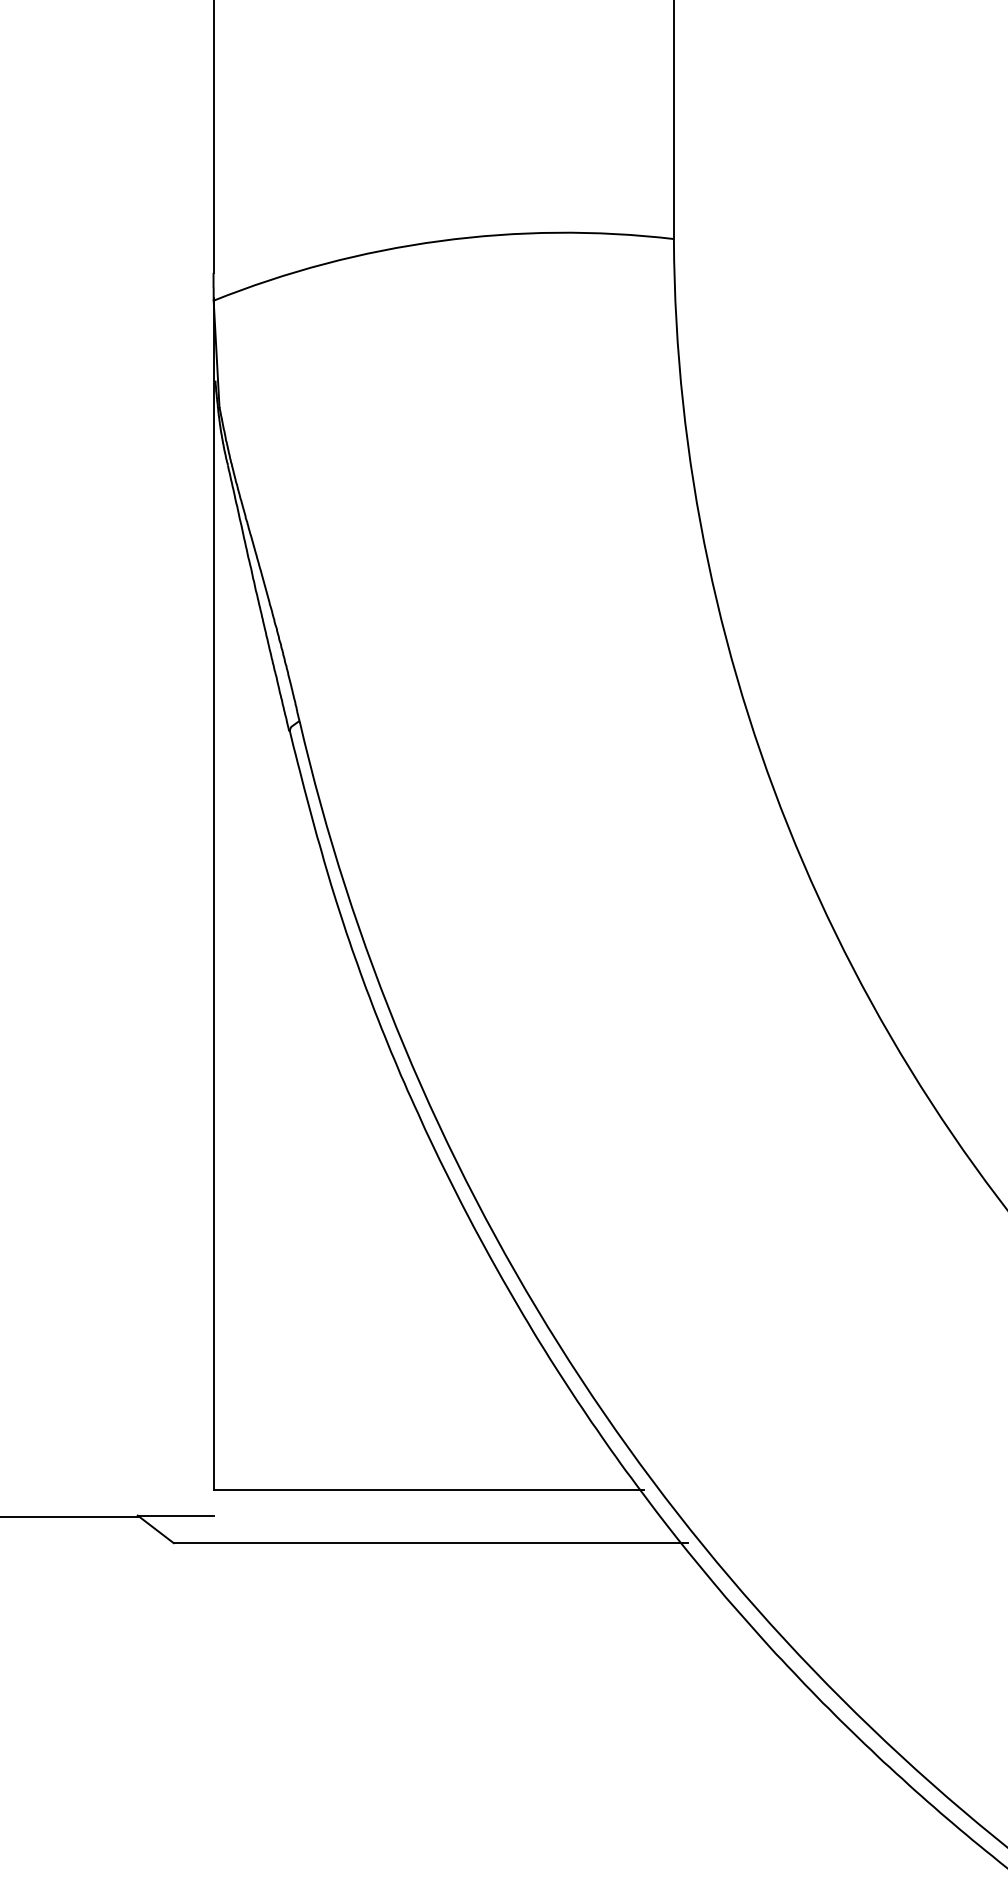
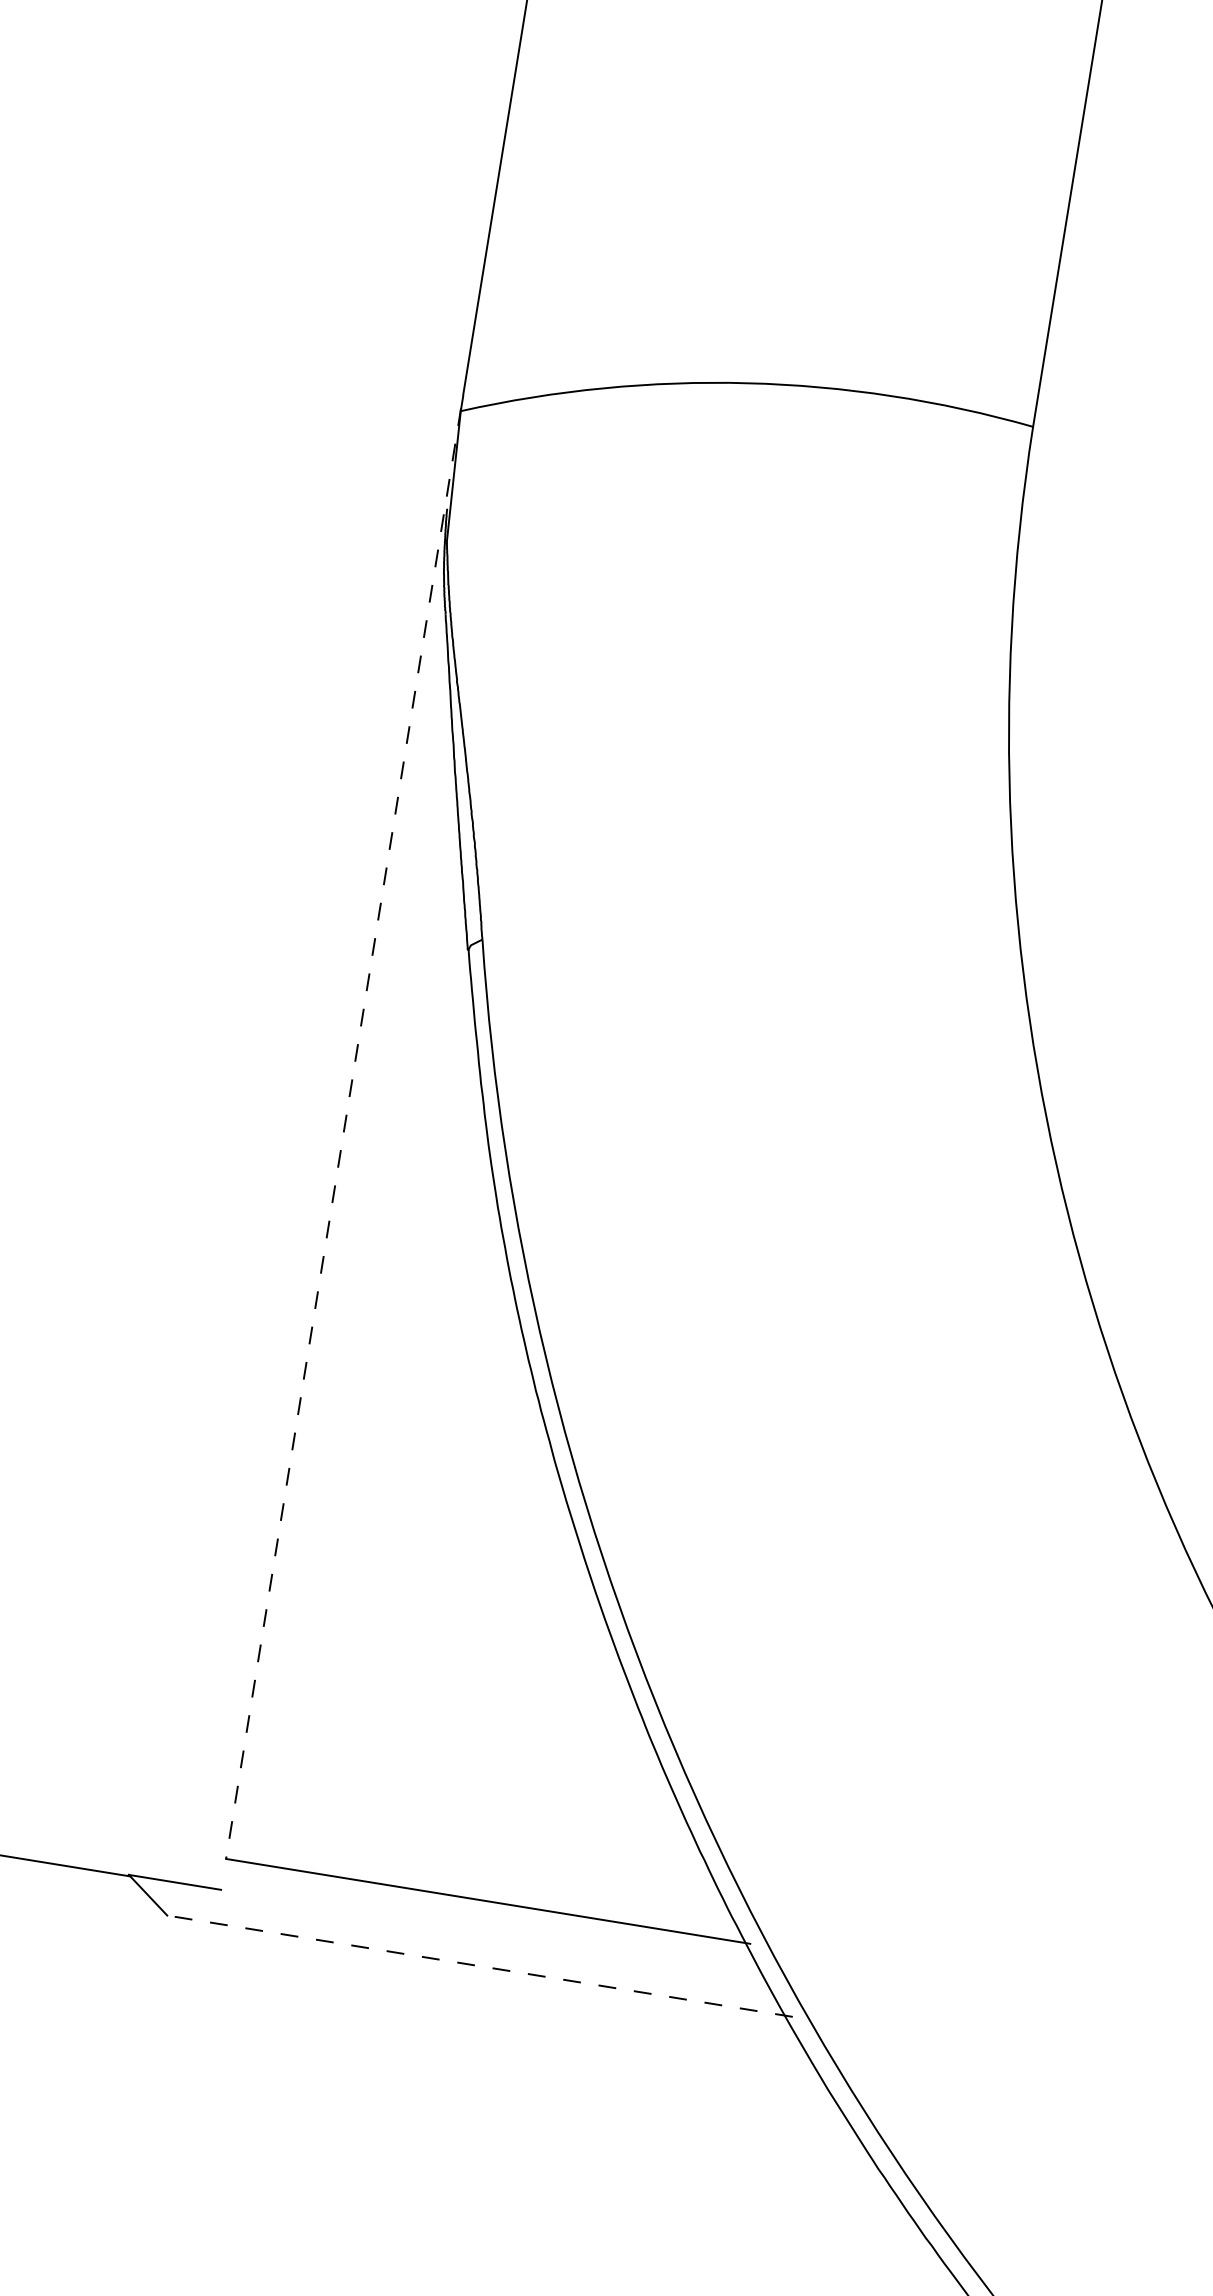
line: (213, 894) -> (343, 1133), solid -> dashed
line: (430, 1543) -> (479, 1966), solid -> dashed

